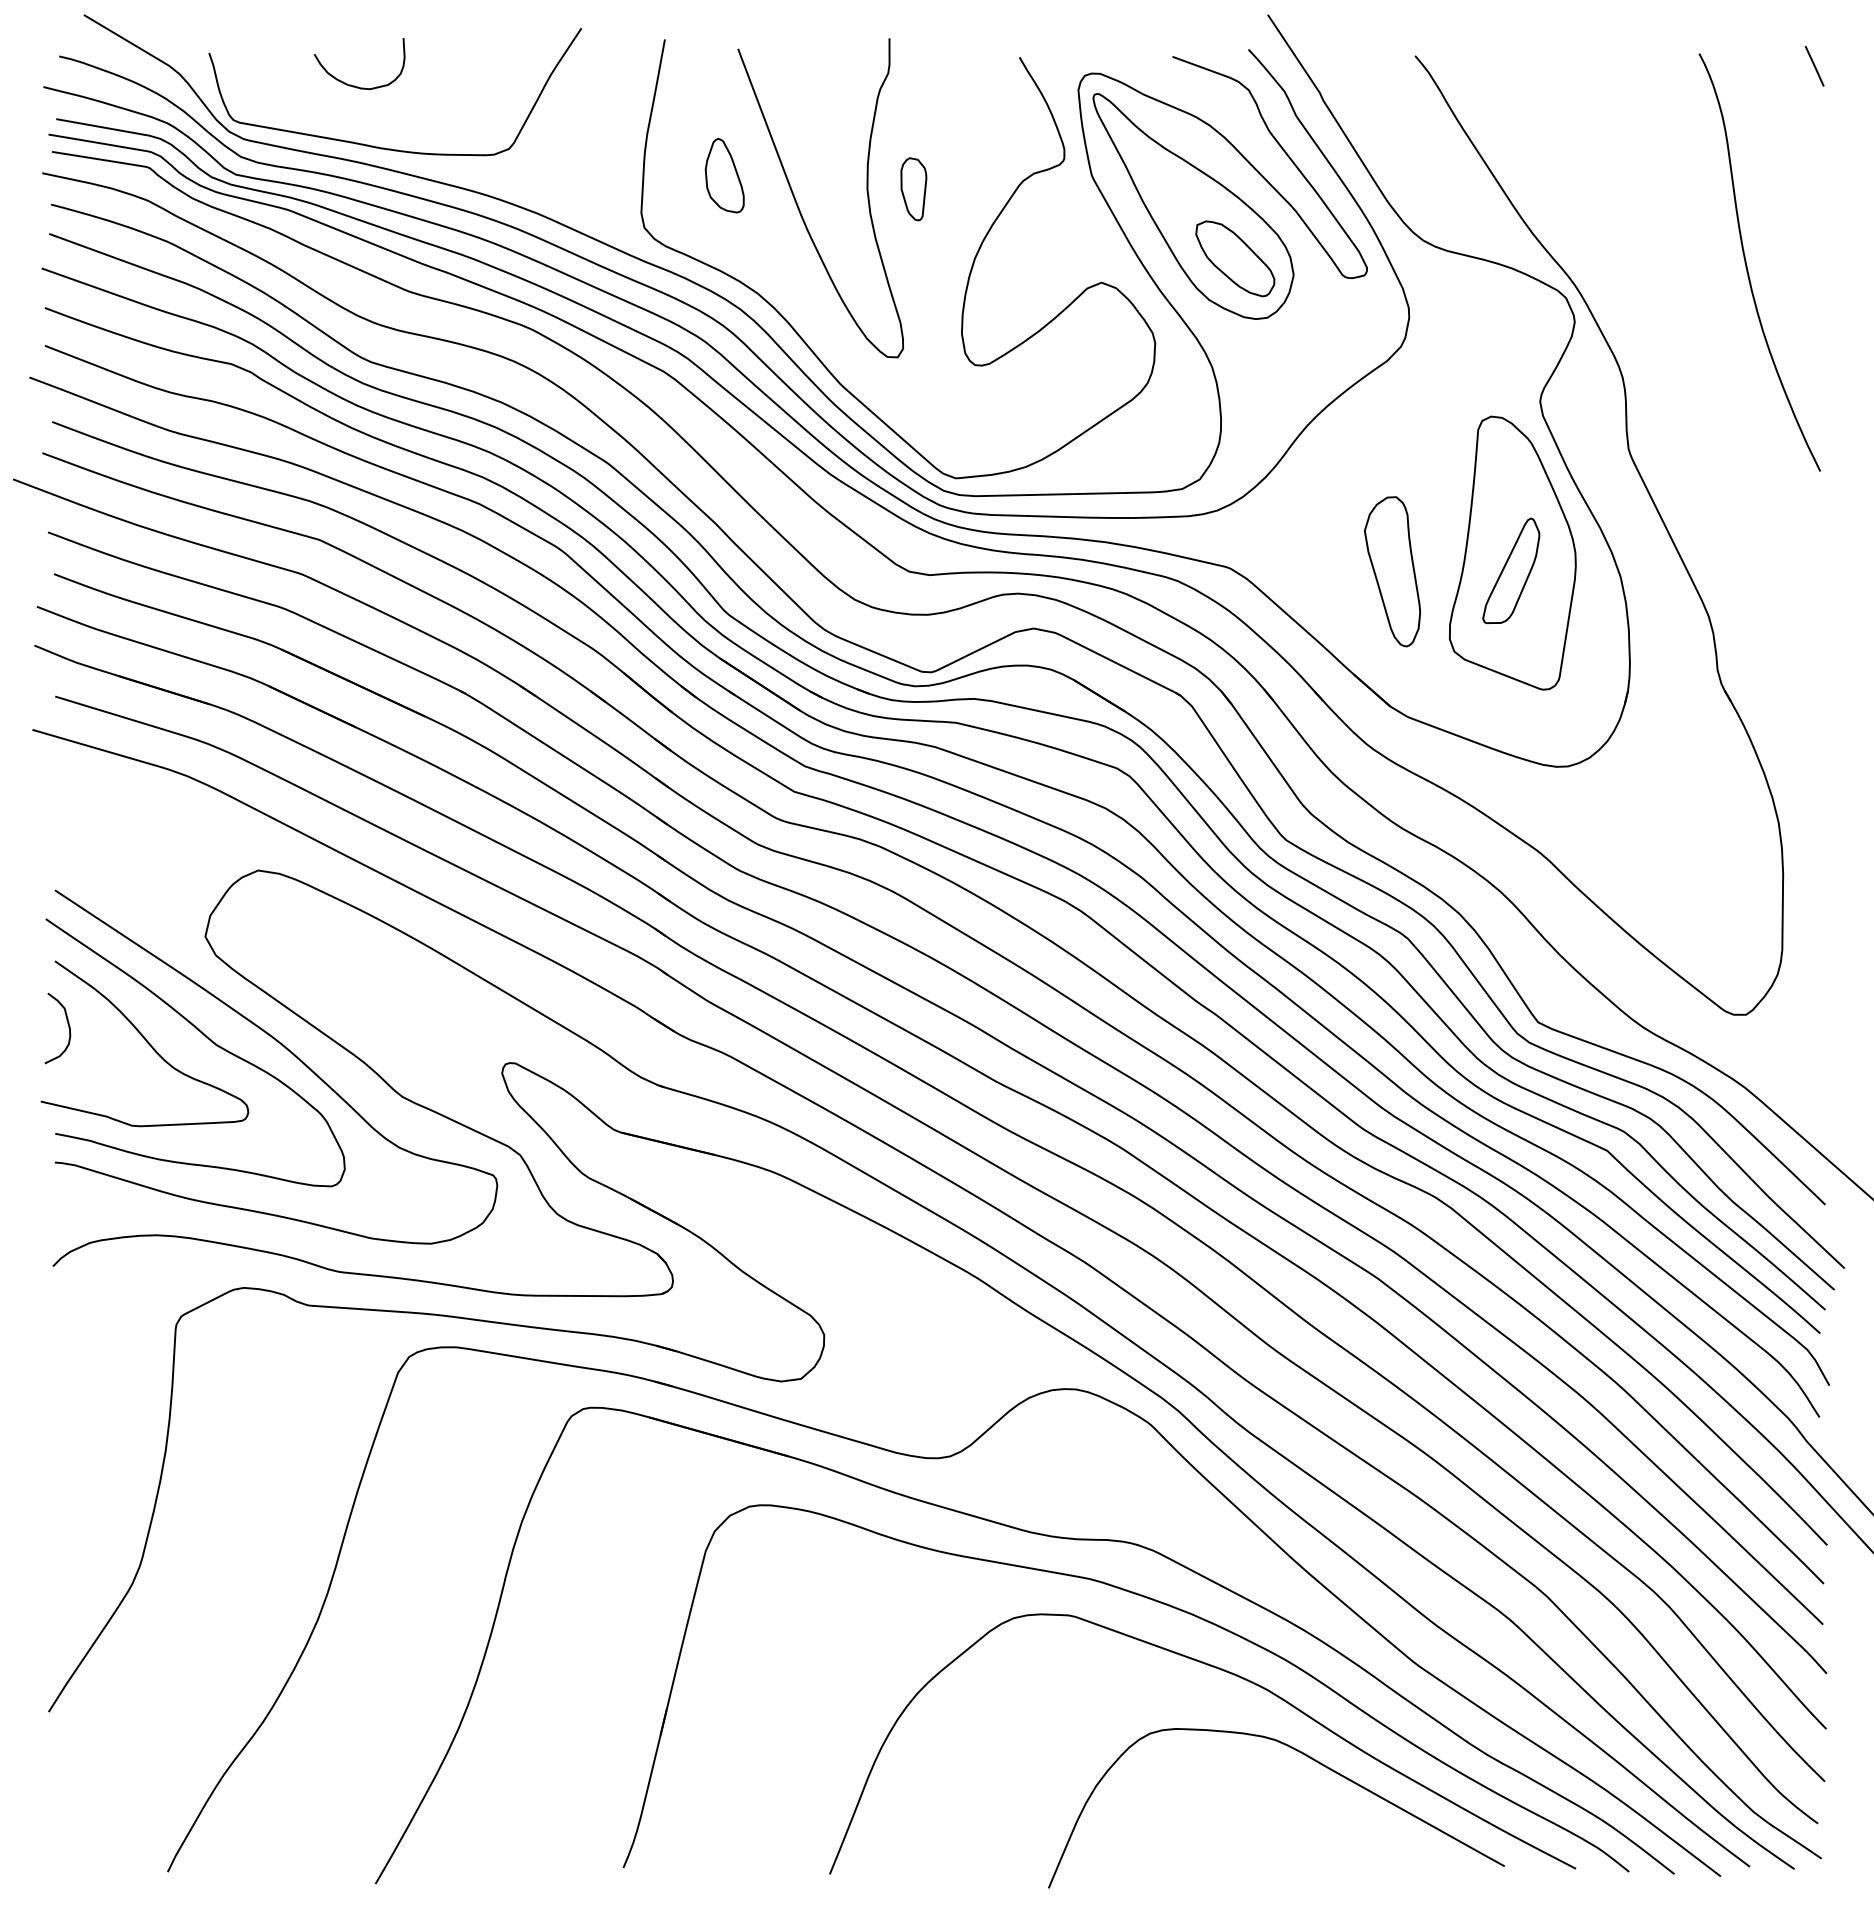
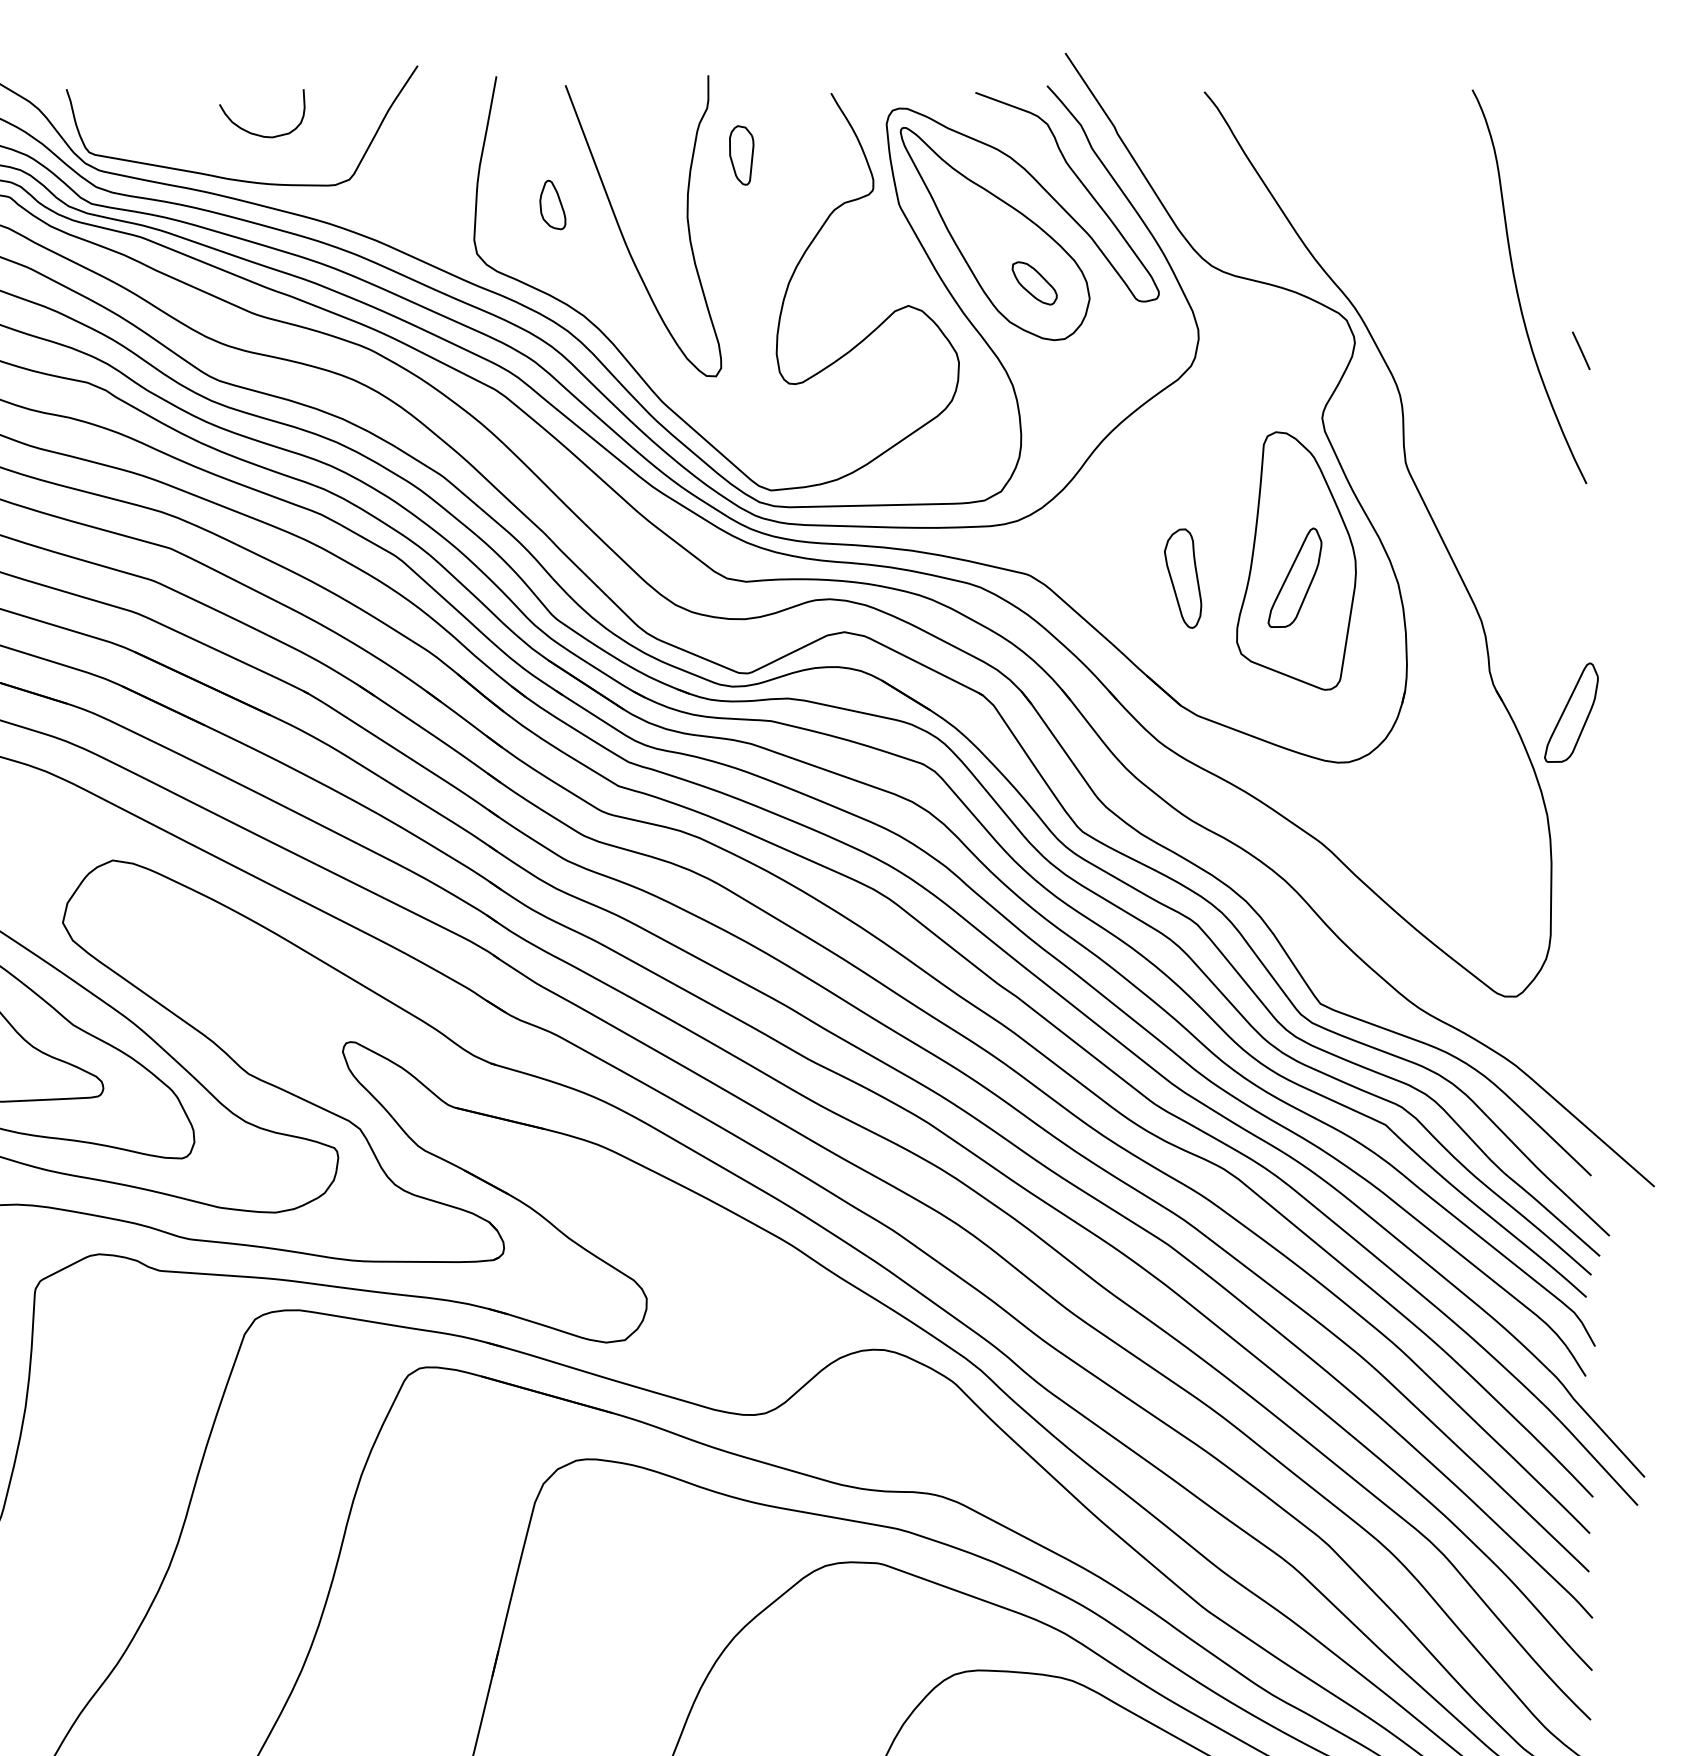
line: (1814, 66) -> (1581, 350), moved
curve: (354, 85) -> (257, 133), moved
part: (724, 175) -> (552, 204), size x0.7
part: (913, 189) -> (741, 155), moved
part: (1235, 258) -> (1034, 283), size x0.6
part: (1392, 571) -> (1182, 578), size x0.7
part: (1804, 713) -> (1571, 712), added

